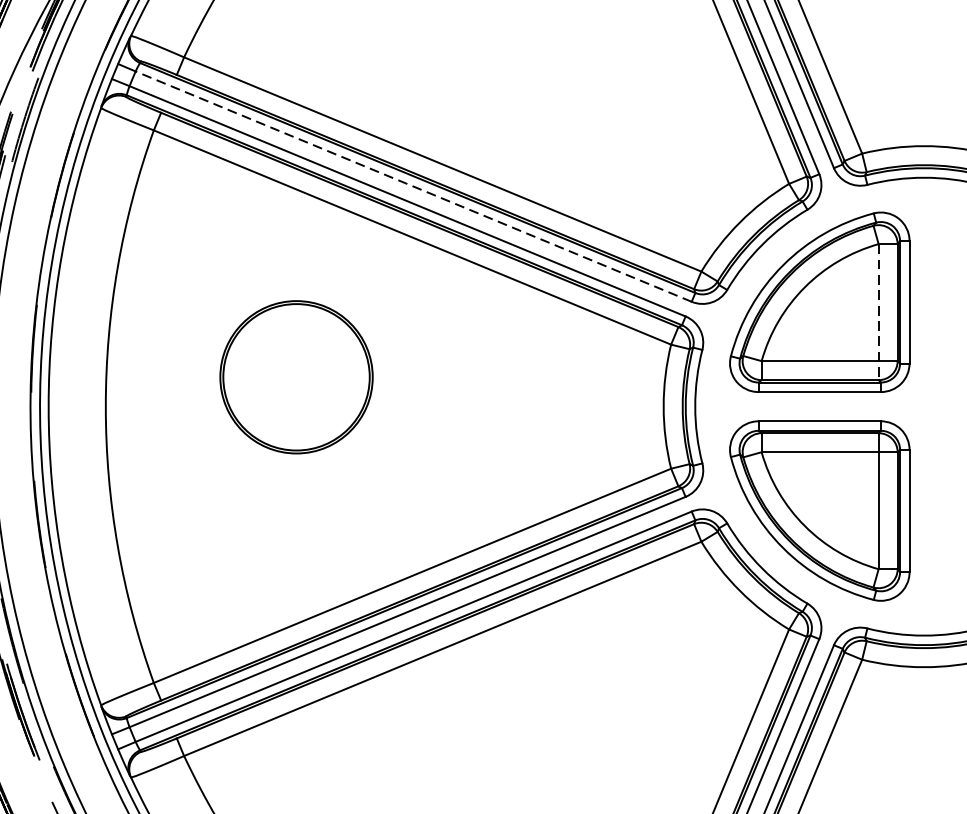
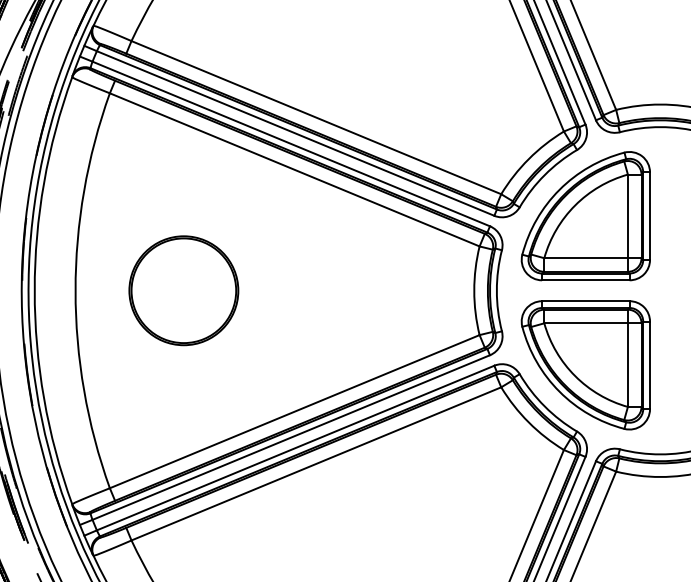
line: (413, 186) -> (295, 133), dashed -> solid
line: (878, 312) -> (627, 223), dashed -> solid
part: (296, 376) -> (183, 290), moved

